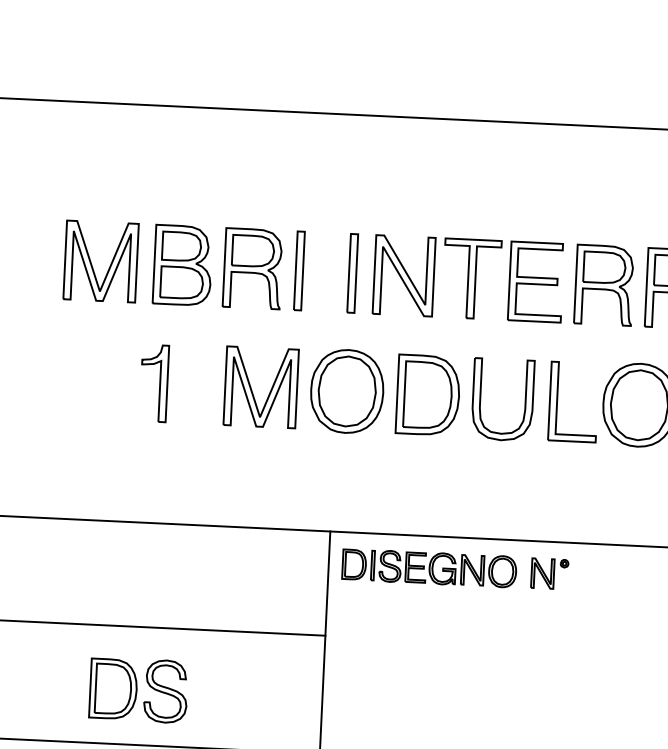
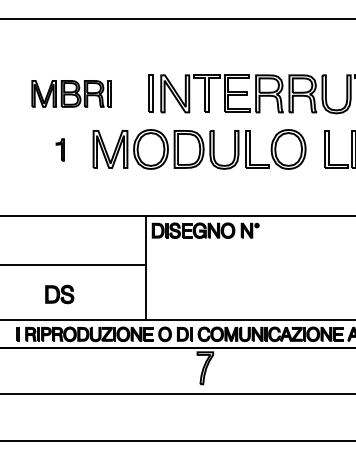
part: (183, 264) -> (71, 93), size x0.7
part: (155, 382) -> (60, 149), size x0.6
part: (138, 690) -> (59, 294), size x0.6

